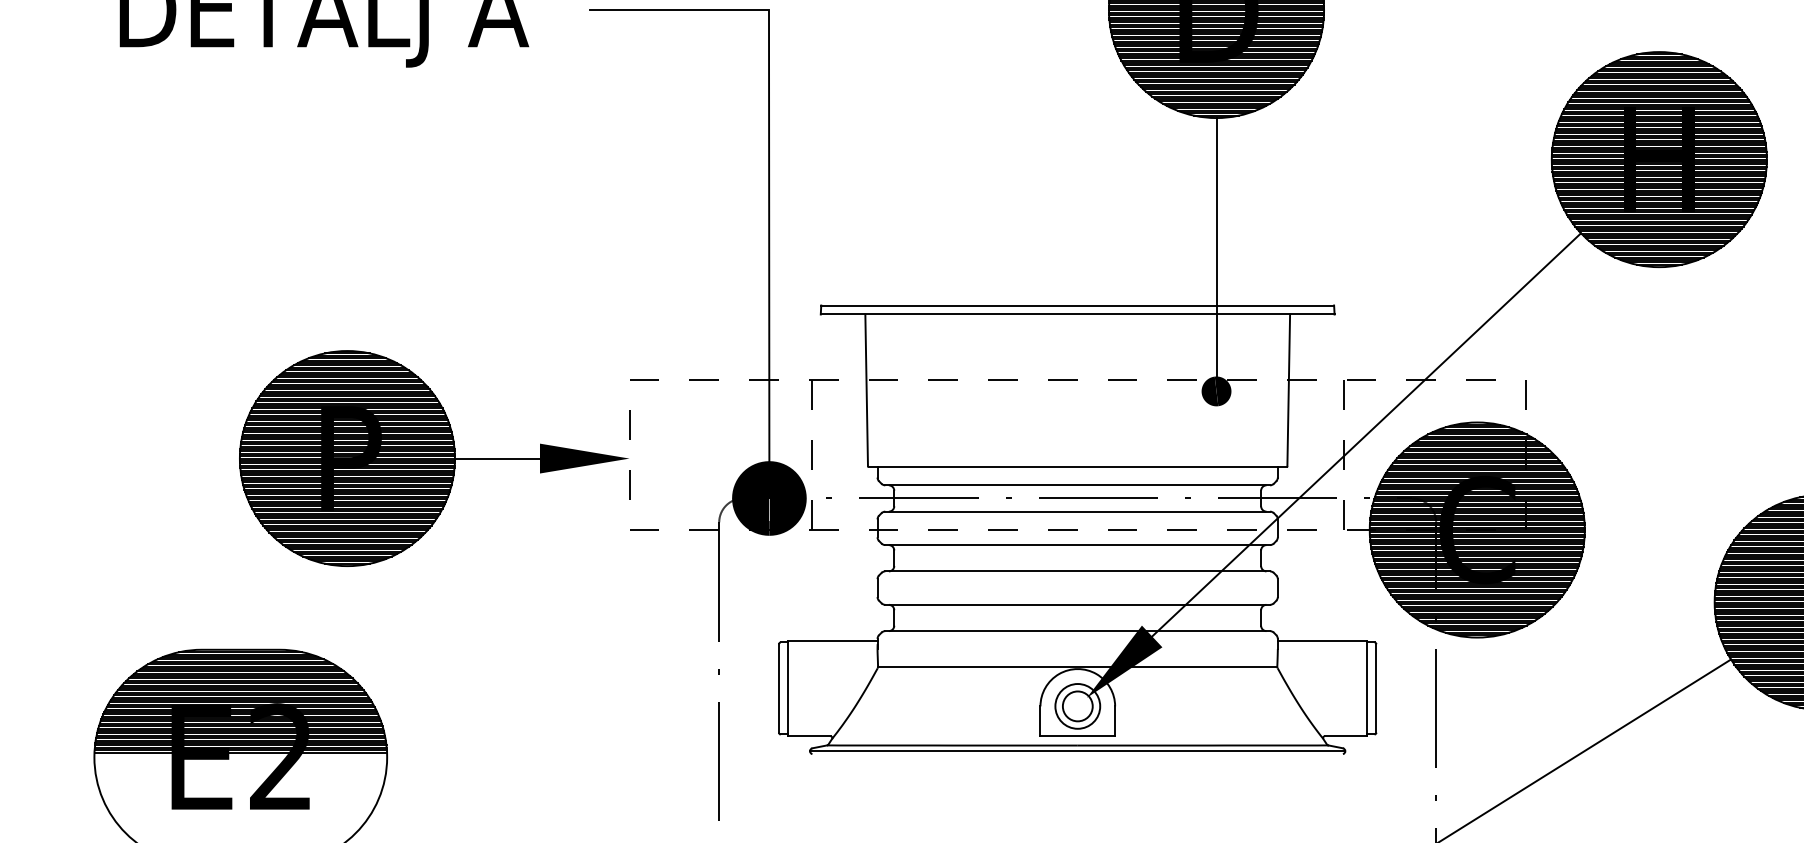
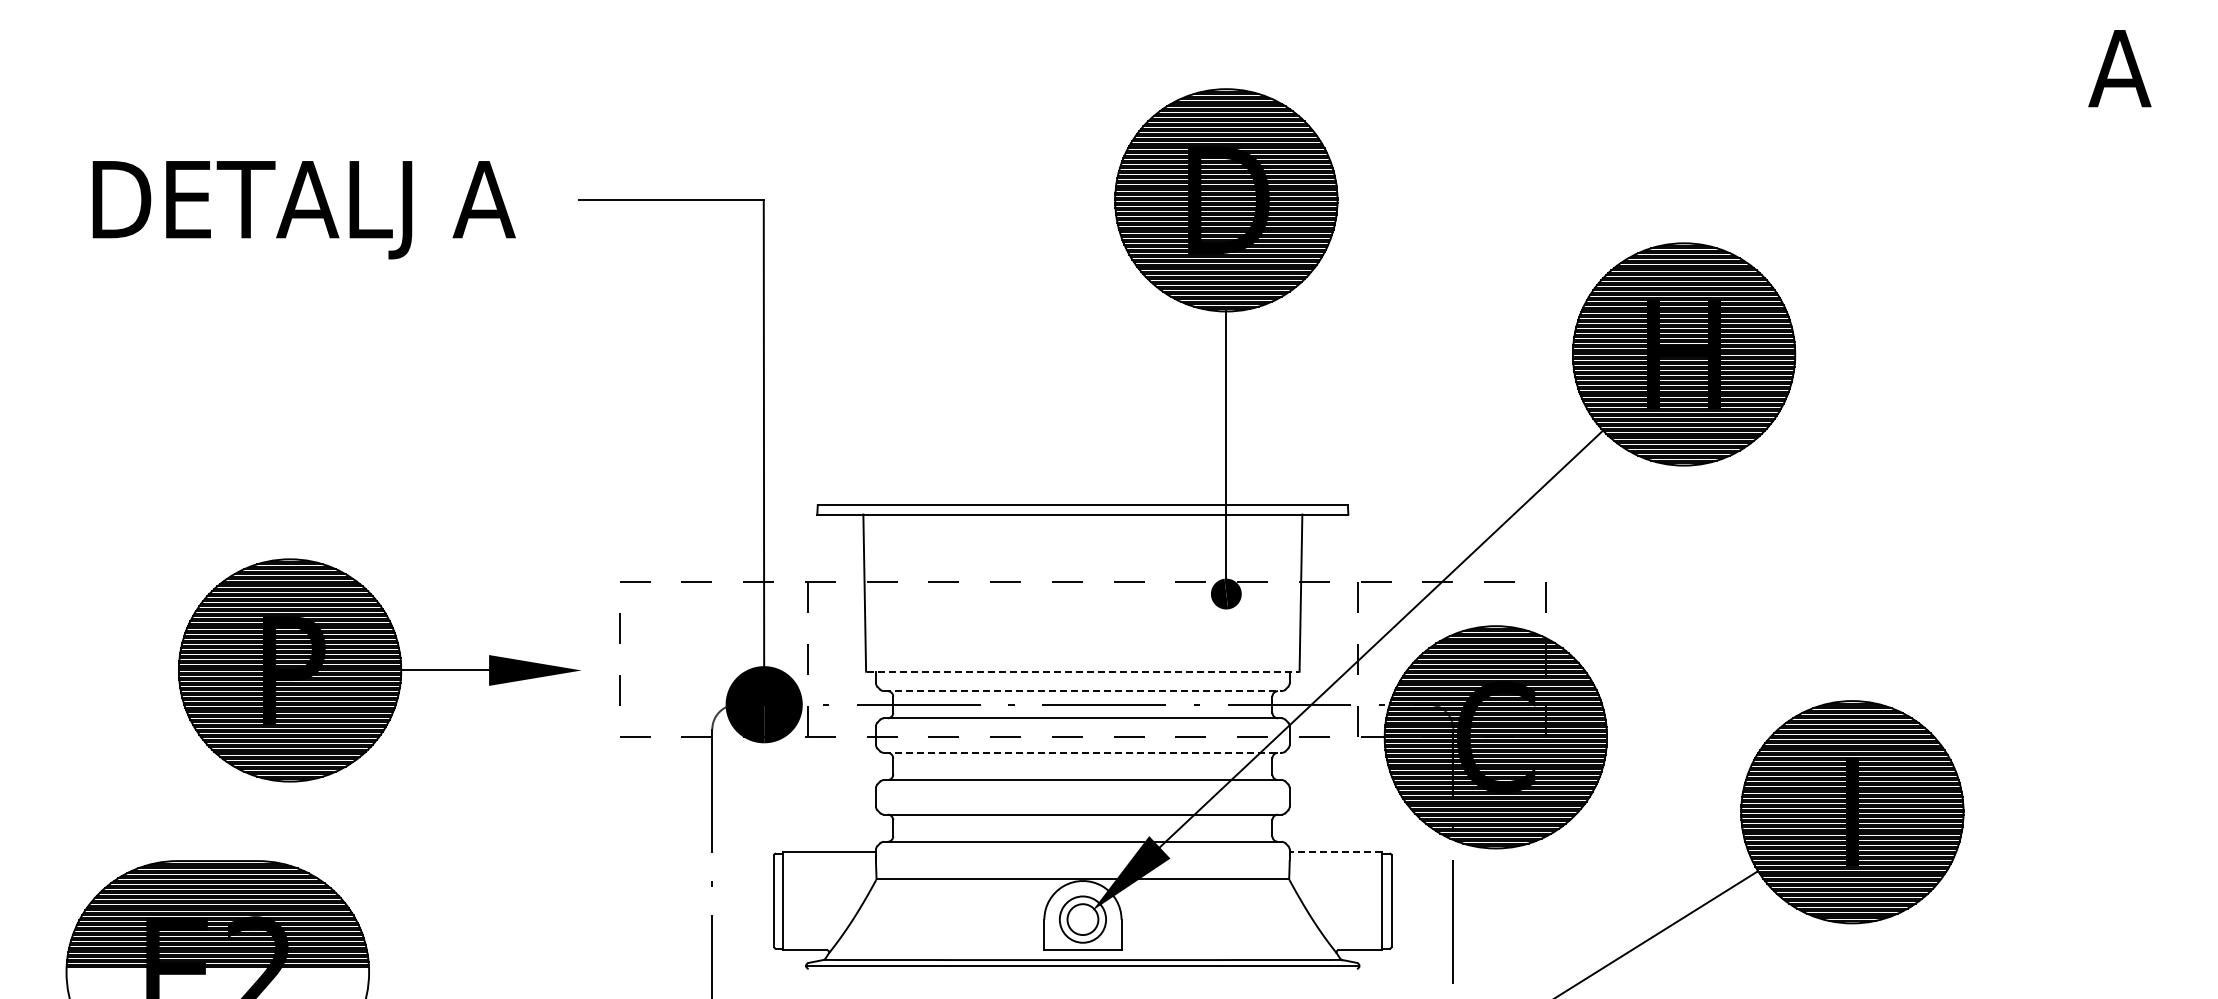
part: (433, 458) -> (379, 670), moved
line: (1078, 467) -> (1083, 672), solid -> dashed
line: (1077, 485) -> (1082, 691), solid -> dashed
line: (1077, 544) -> (1082, 752), solid -> dashed
line: (1322, 640) -> (1335, 851), solid -> dashed

